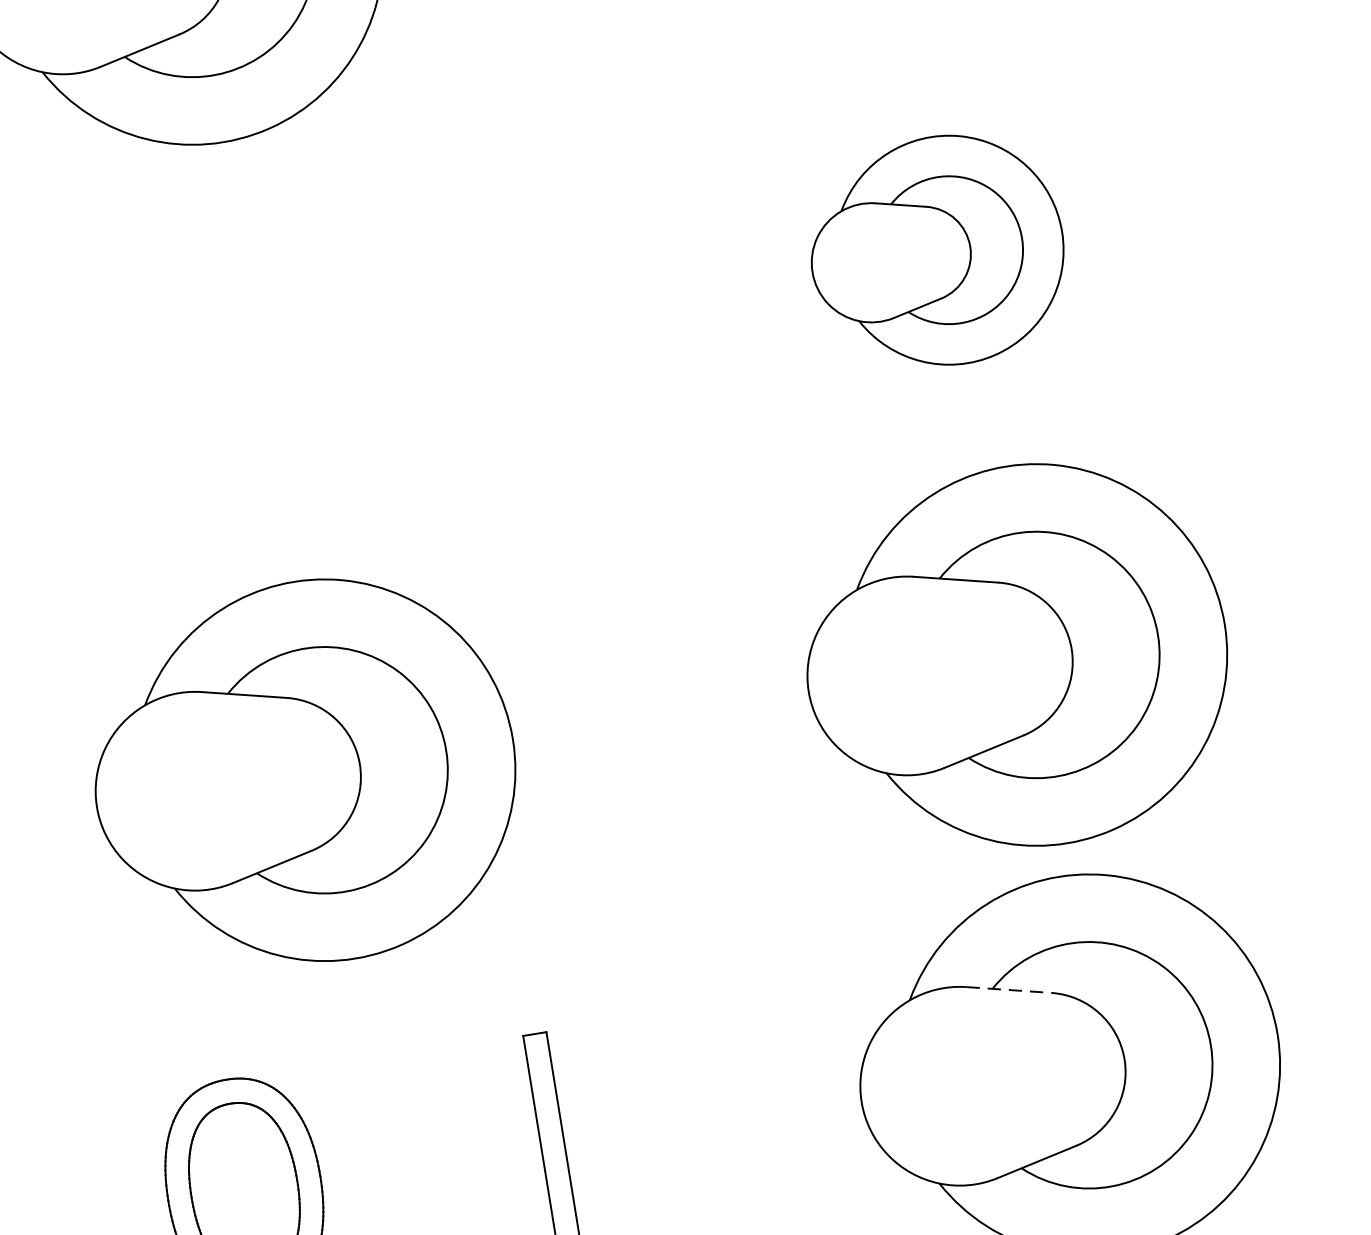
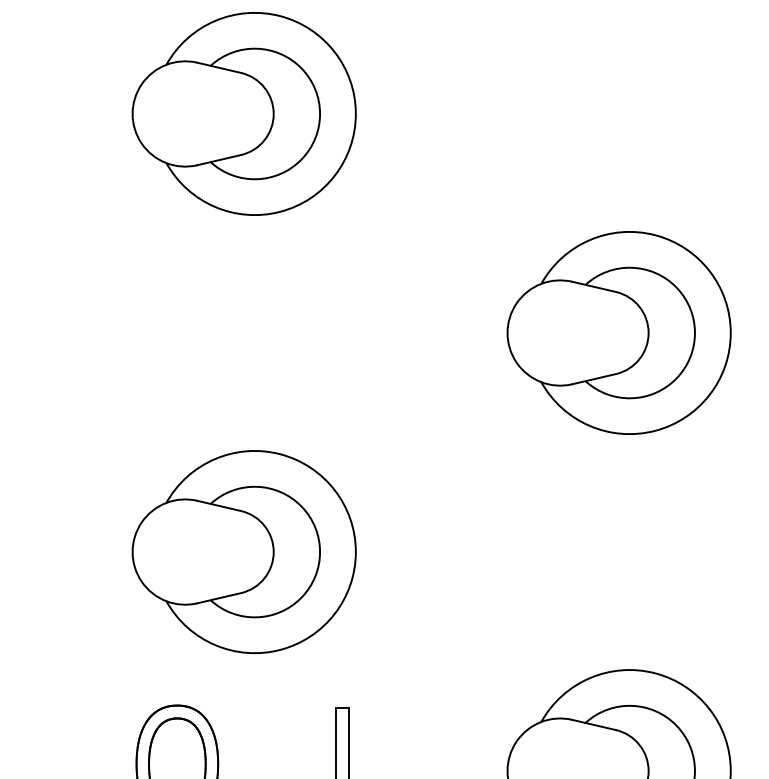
part: (936, 251) -> (618, 332), size x1.67
part: (1015, 657) -> (625, 551), removed
line: (1009, 989) -> (594, 724), dashed -> solid

